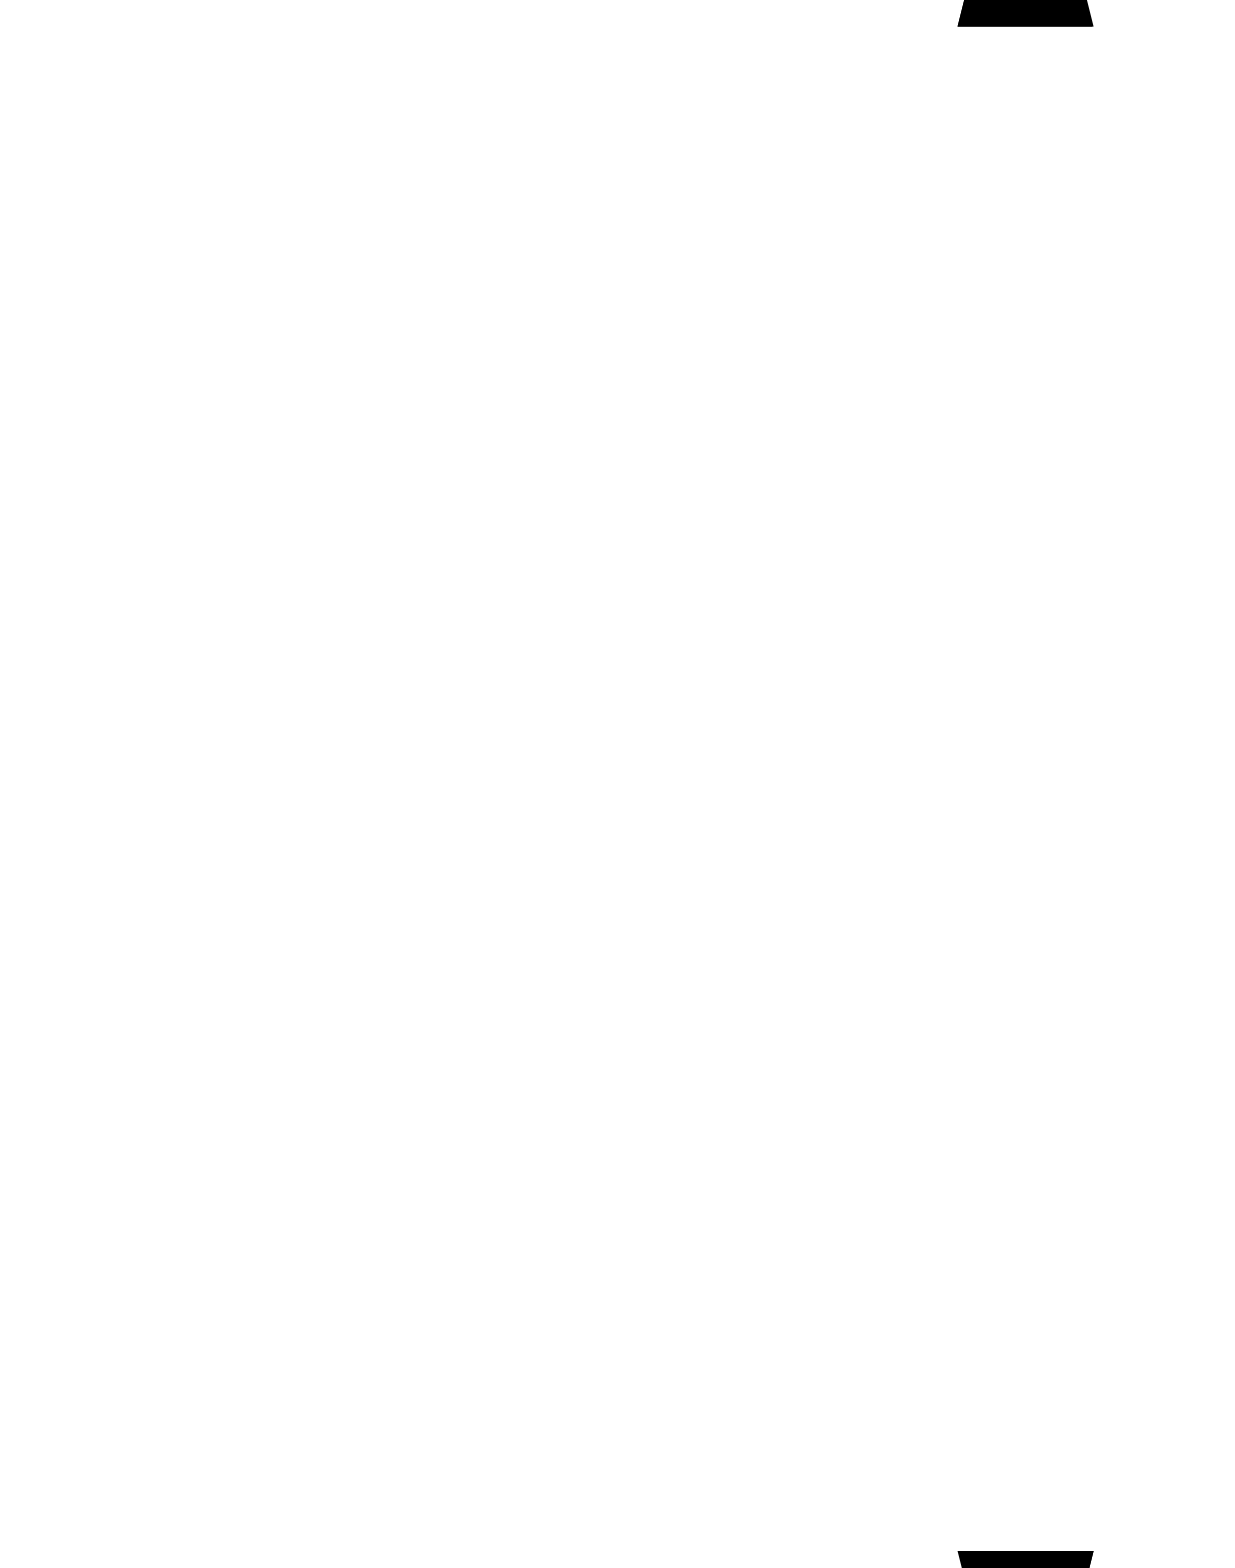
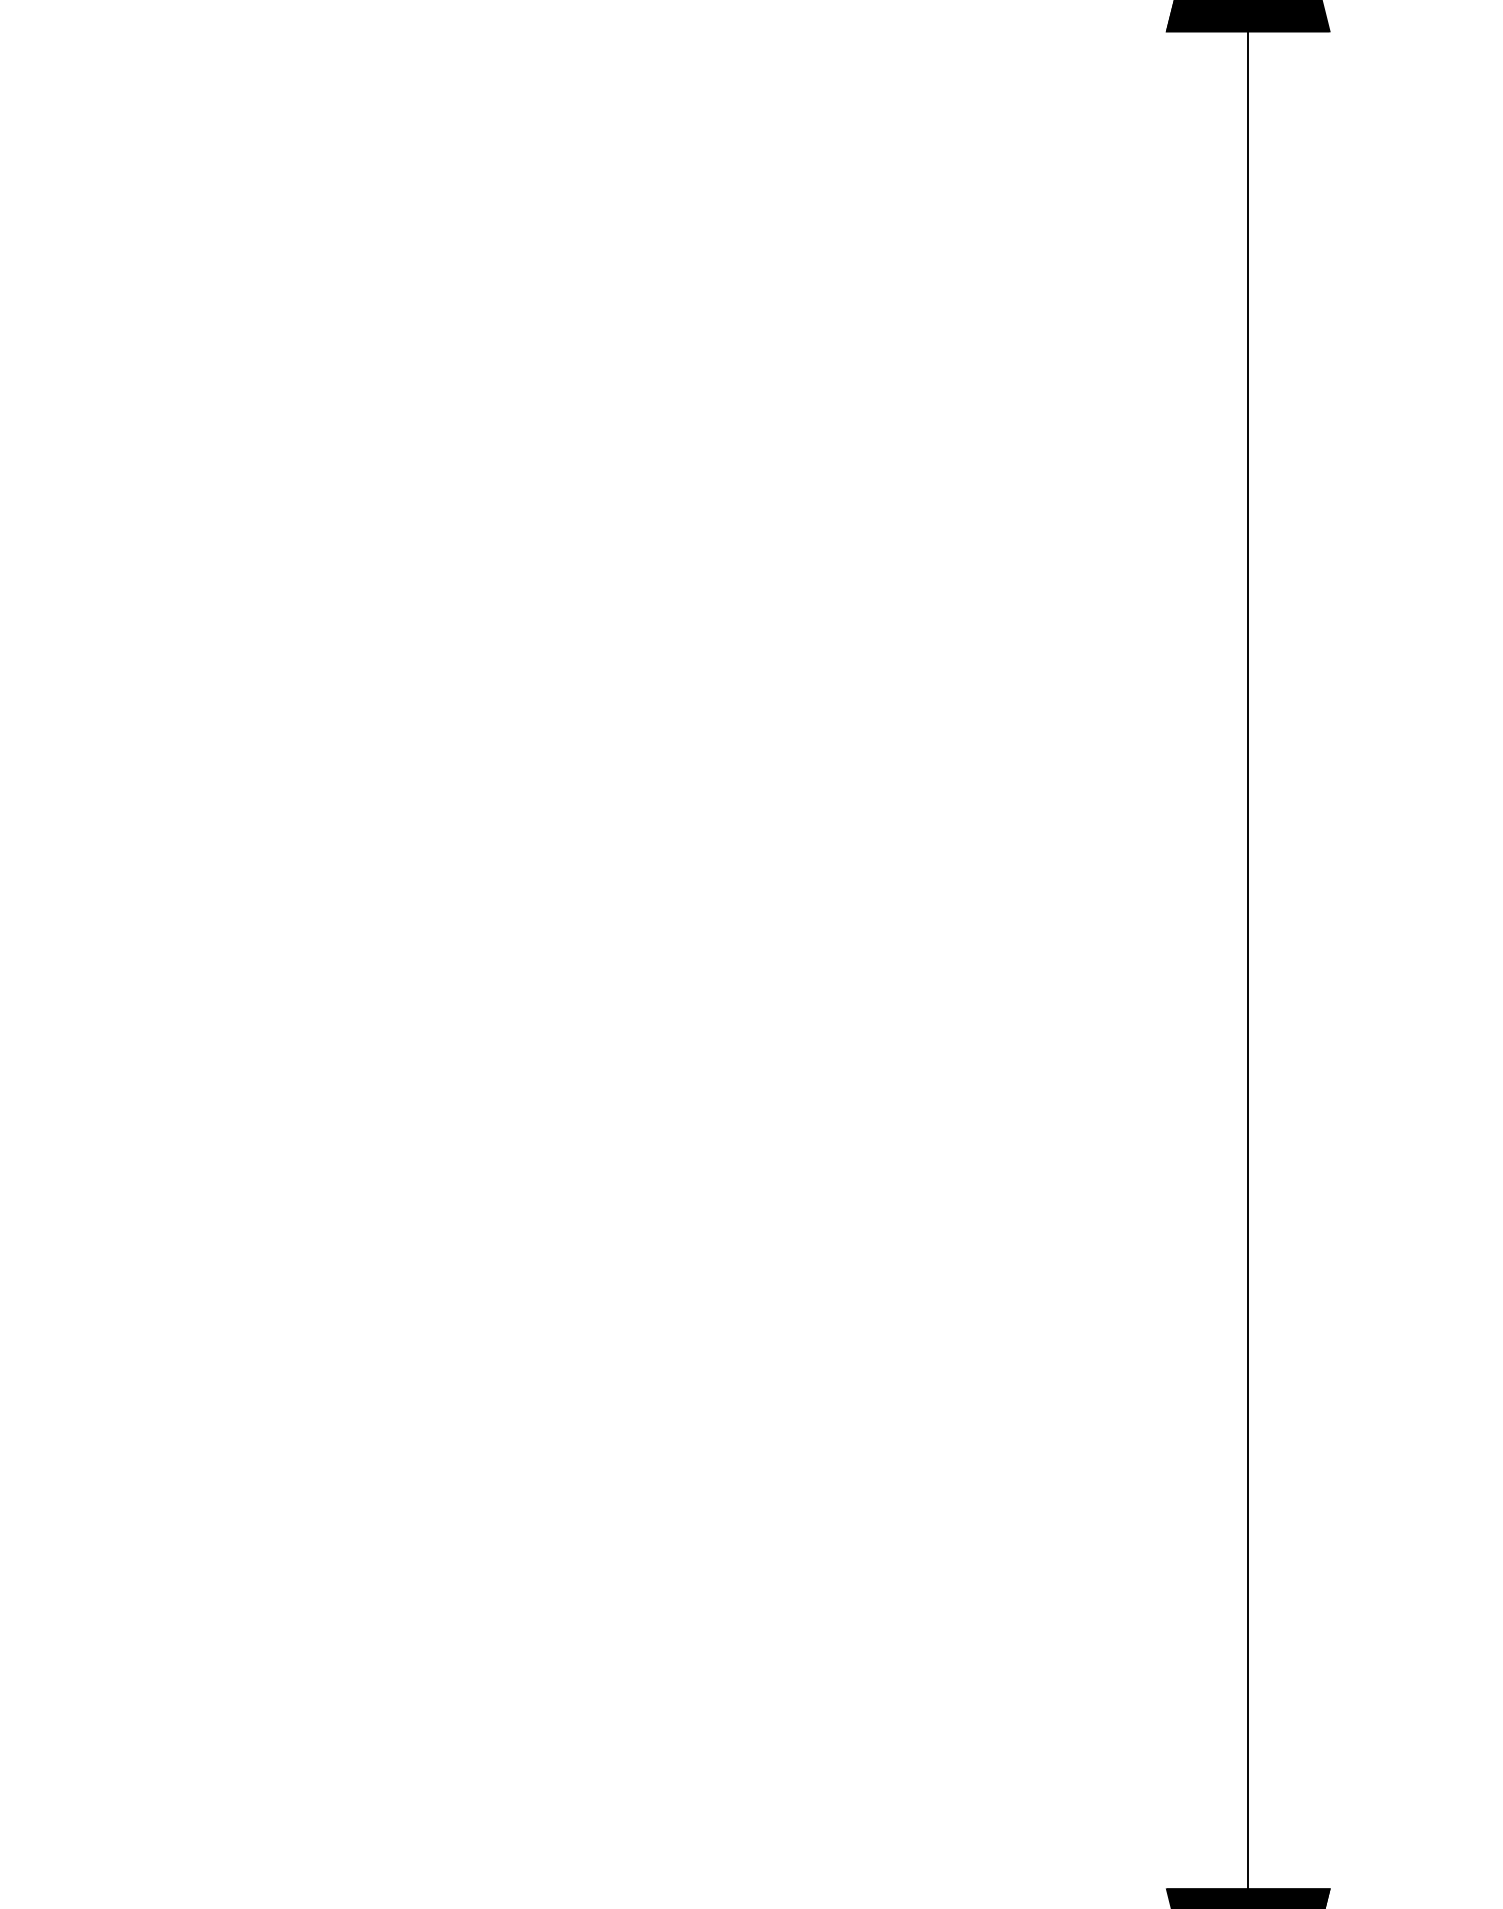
line: (1025, 788) -> (1248, 960), added

